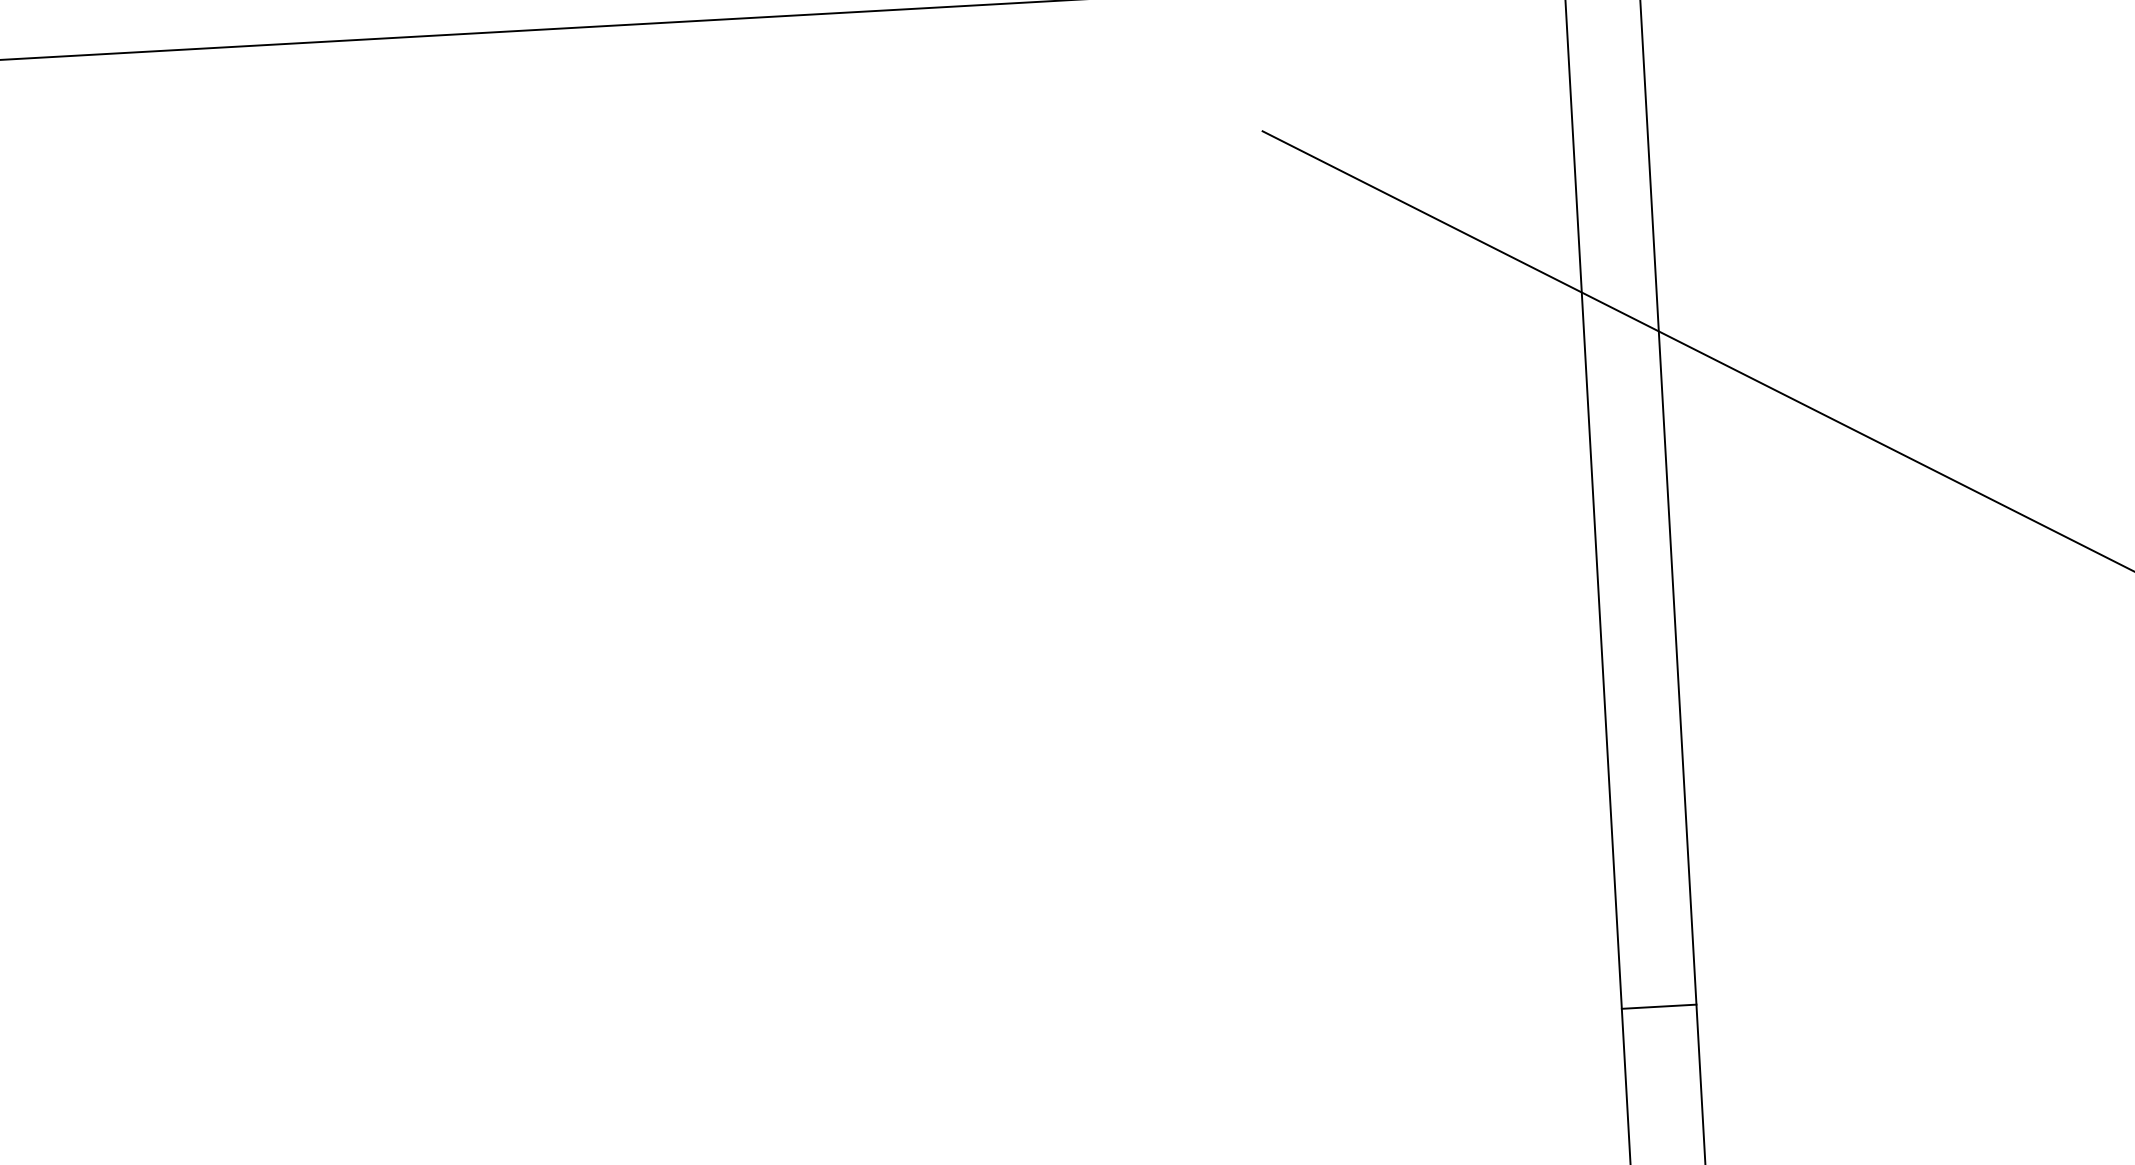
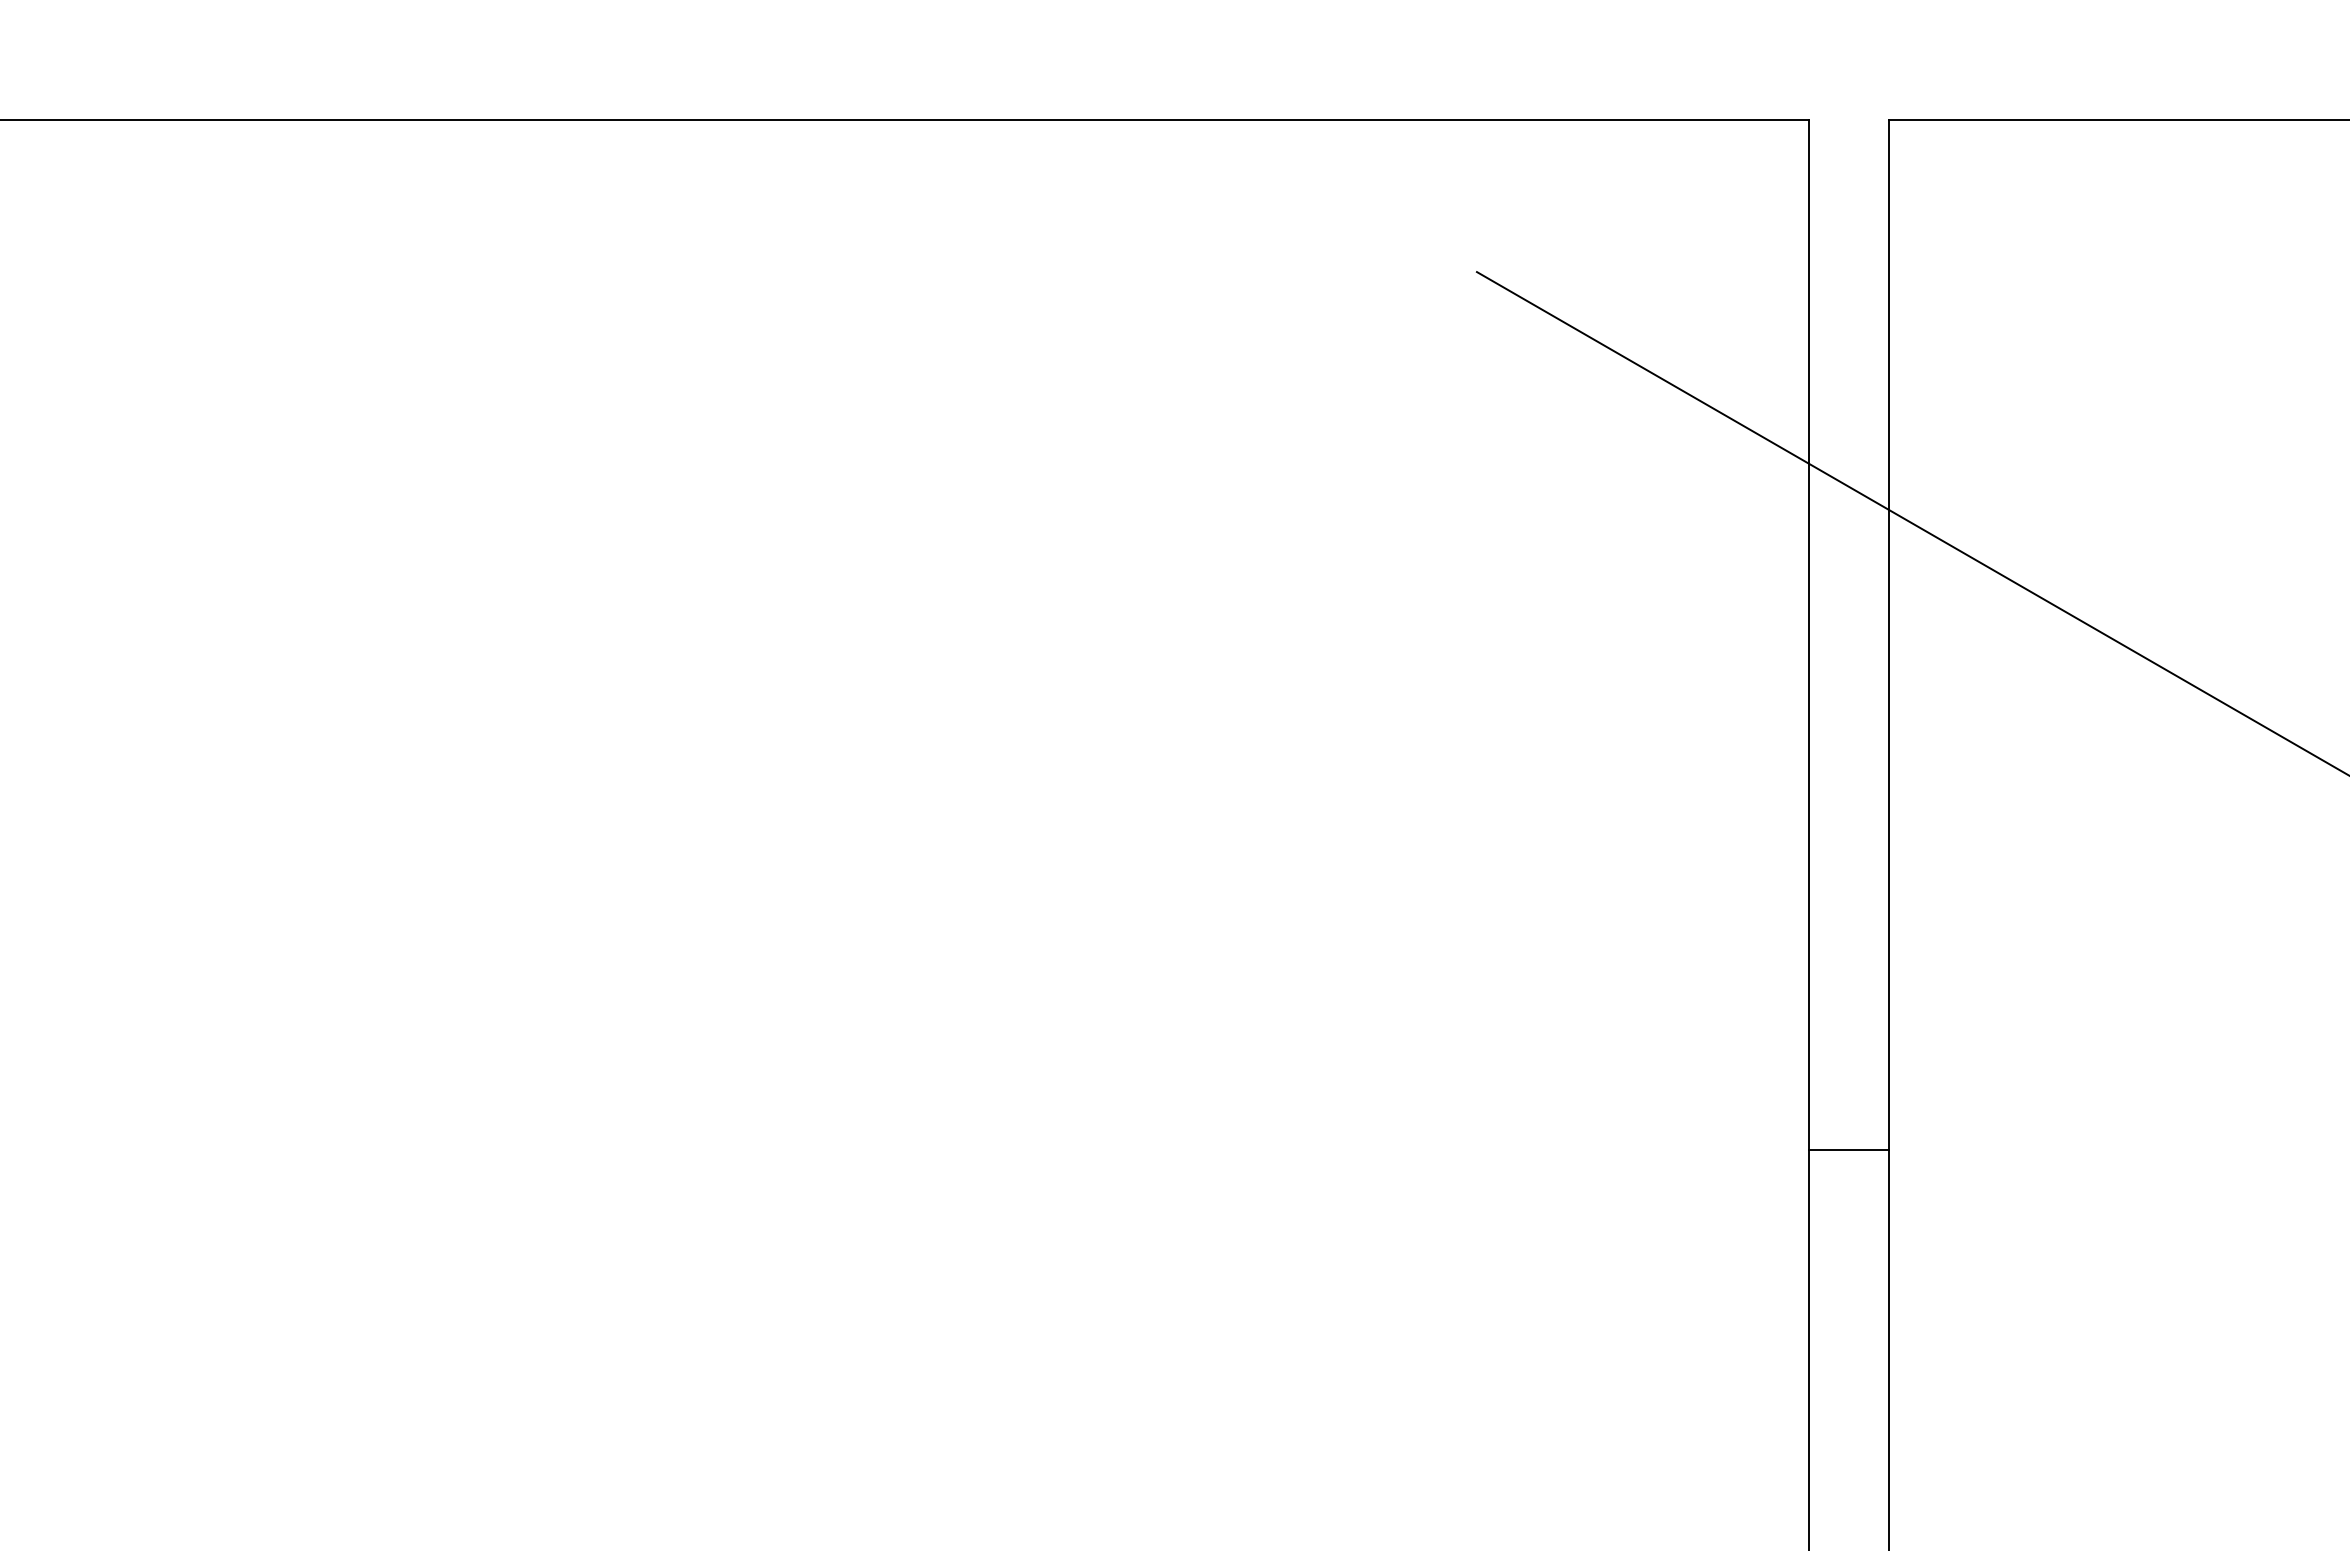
line: (1659, 1006) -> (1849, 1149), moved

